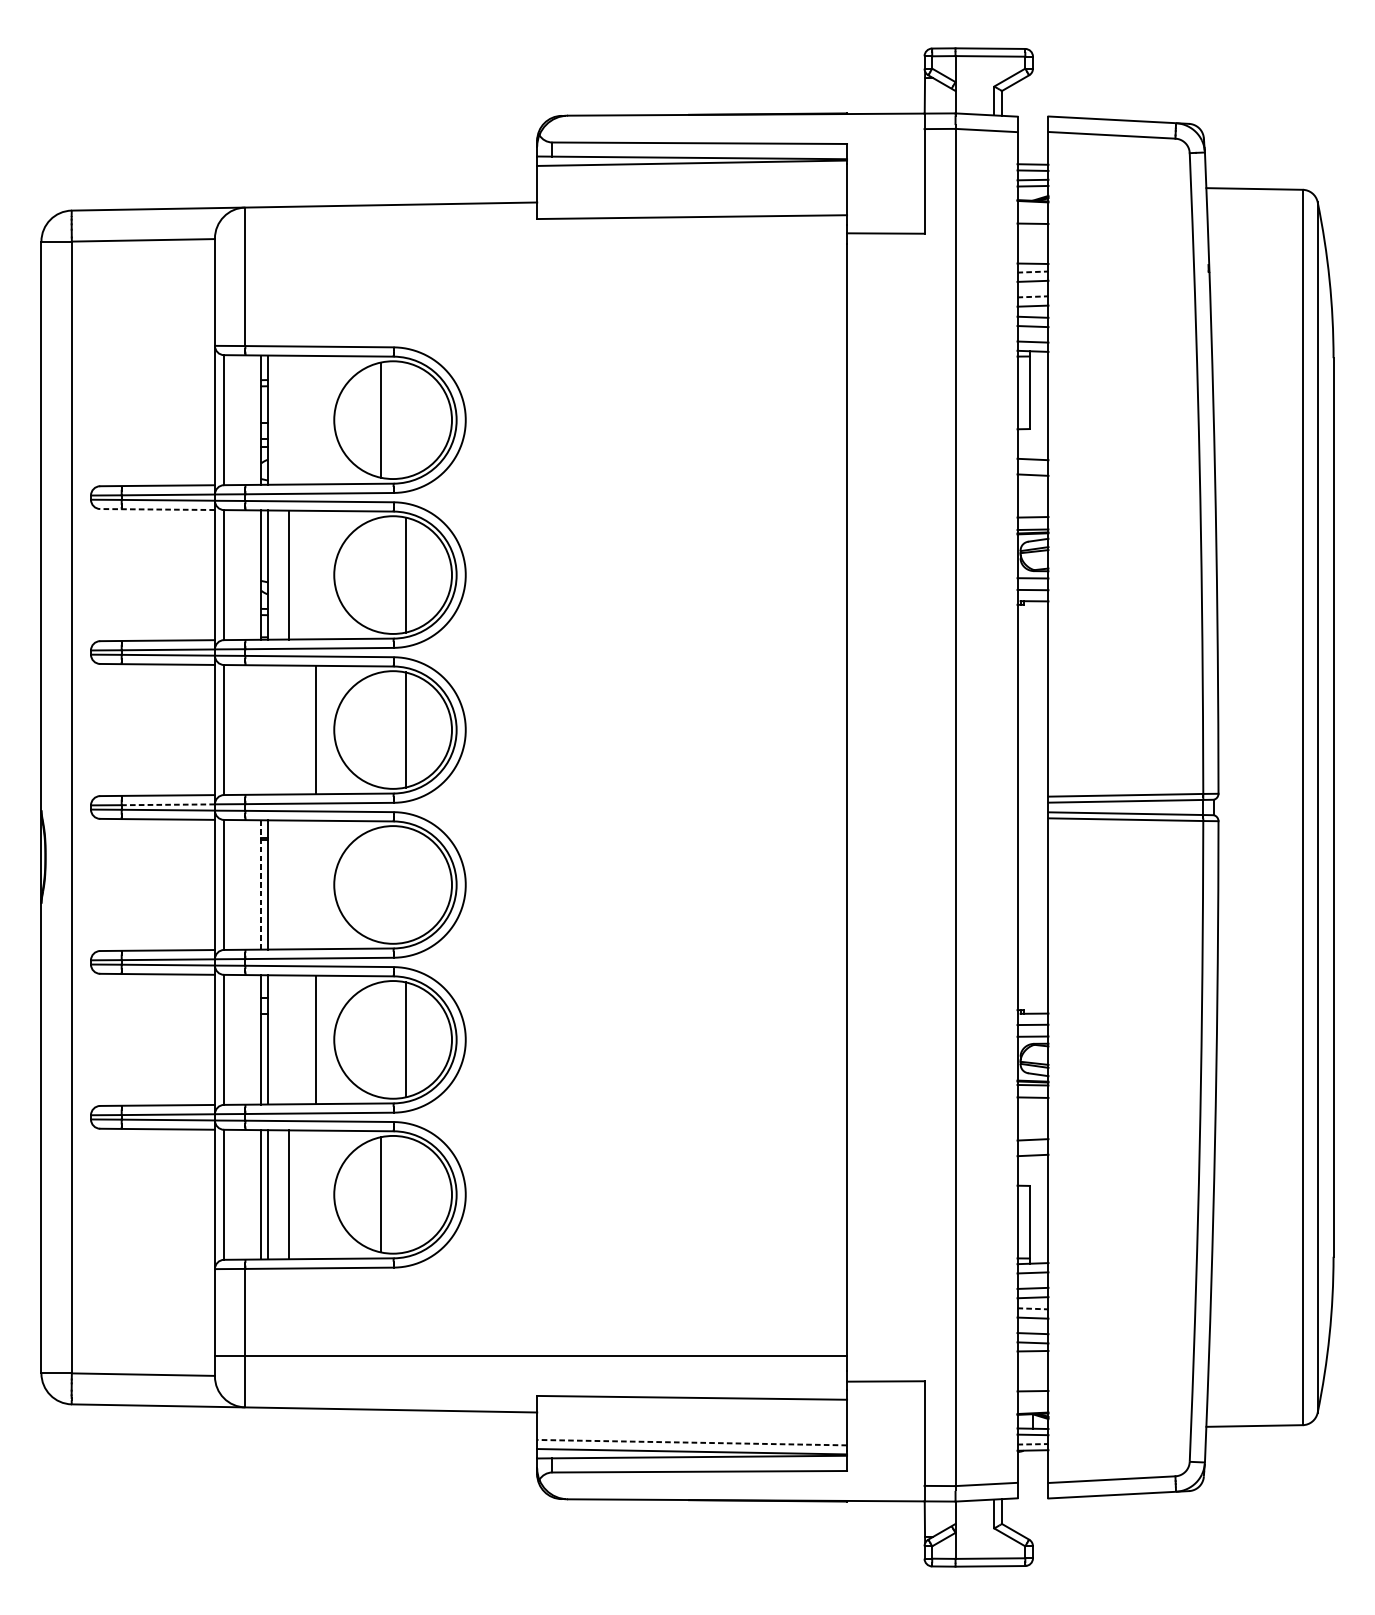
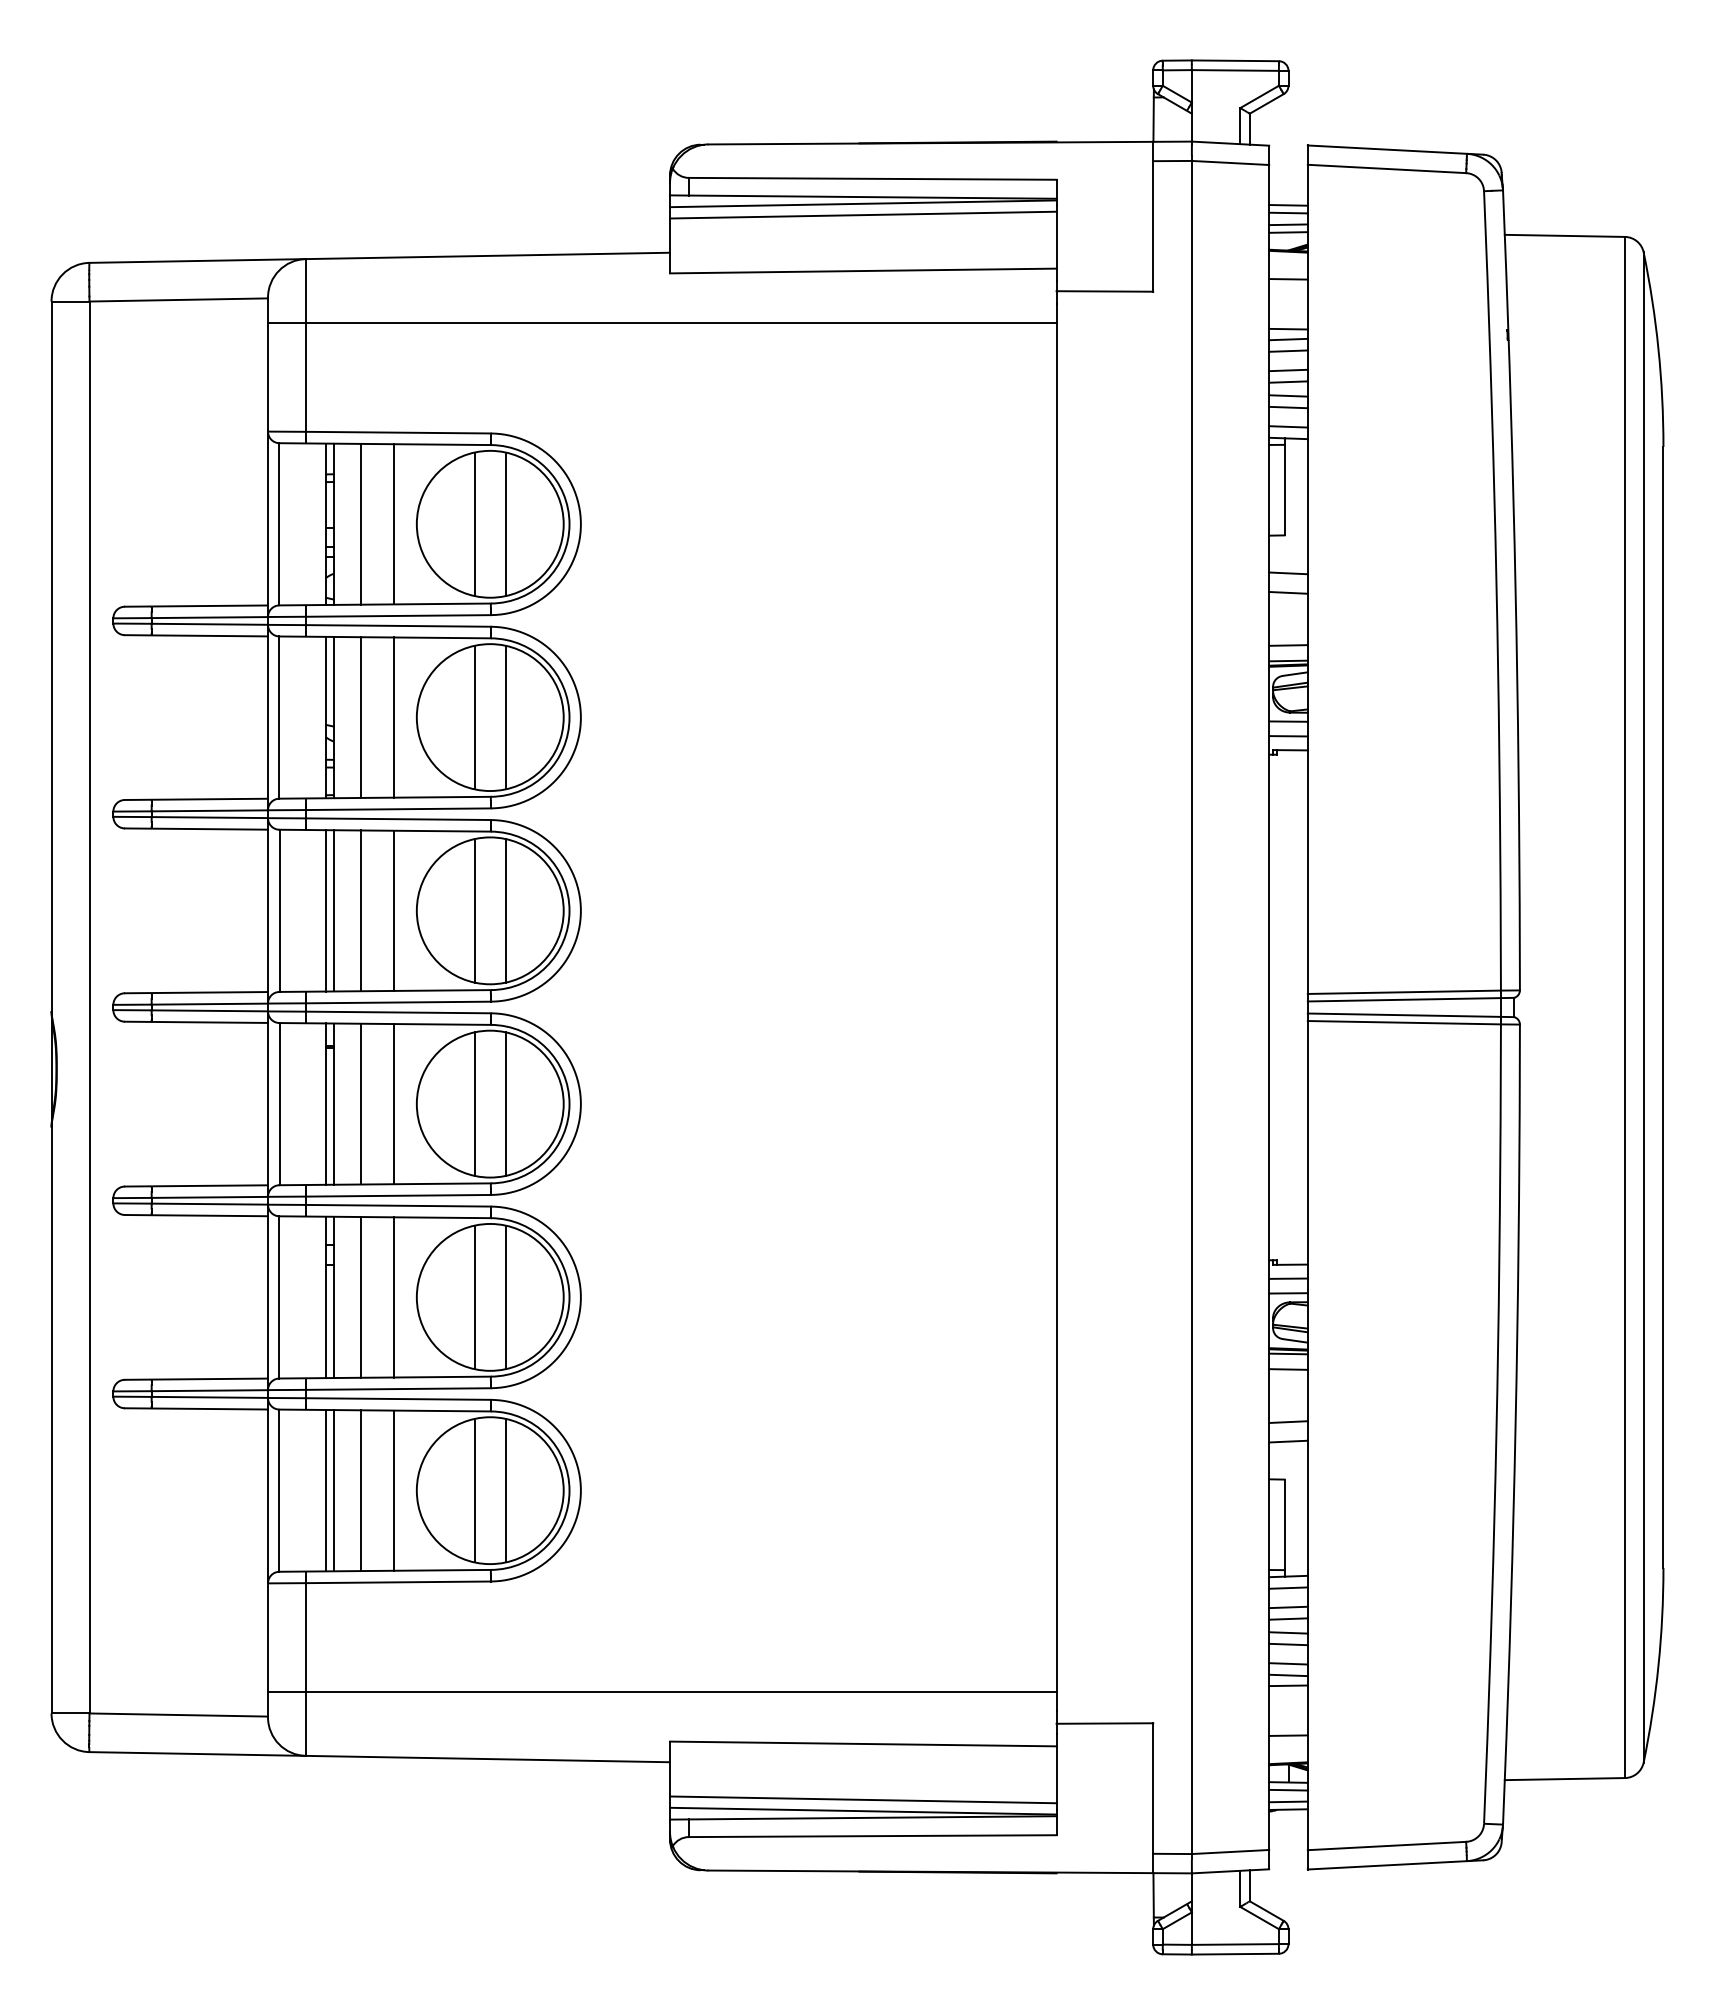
line: (692, 171) -> (863, 214), added
line: (531, 259) -> (662, 323), added
line: (1032, 272) -> (1288, 339), dashed -> solid
line: (1032, 296) -> (1288, 370), dashed -> solid
line: (289, 419) -> (360, 523), added
line: (315, 420) -> (393, 524), added
line: (405, 420) -> (505, 524), added
line: (157, 509) -> (196, 635), dashed -> solid
line: (315, 575) -> (393, 717), added
line: (380, 575) -> (474, 717), added
line: (261, 729) -> (325, 910), added
line: (267, 729) -> (333, 910), added
line: (289, 729) -> (360, 910), added
line: (380, 729) -> (474, 910), added
line: (168, 805) -> (209, 1004), dashed -> solid
line: (289, 884) -> (360, 1103), added
line: (380, 884) -> (474, 1103), added
line: (405, 884) -> (505, 1103), added
line: (261, 885) -> (325, 1104), dashed -> solid
line: (315, 885) -> (393, 1104), added
line: (289, 1039) -> (360, 1297), added
line: (380, 1039) -> (474, 1297), added
line: (315, 1194) -> (393, 1490), added
line: (405, 1194) -> (505, 1490), added
line: (1032, 1308) -> (1288, 1632), dashed -> solid
line: (691, 1442) -> (862, 1799), dashed -> solid
line: (1032, 1443) -> (1288, 1801), dashed -> solid

